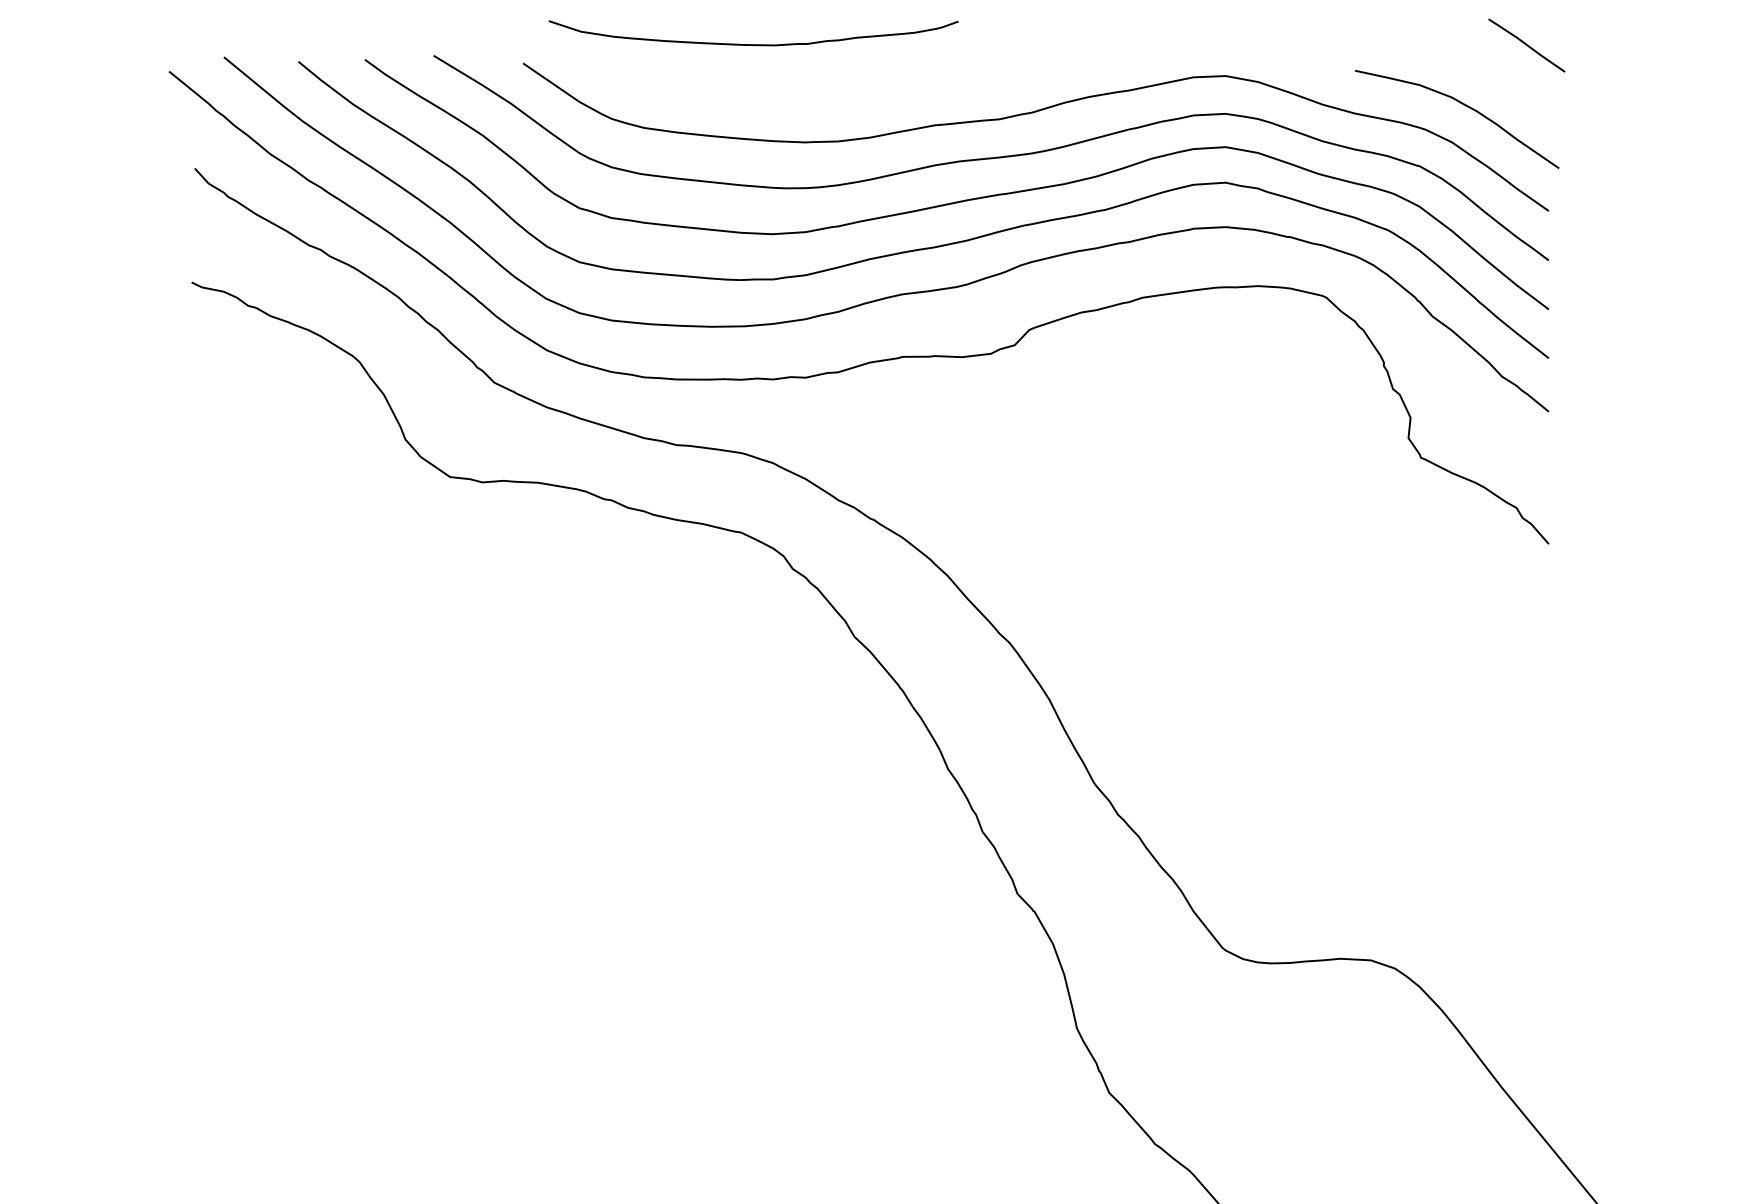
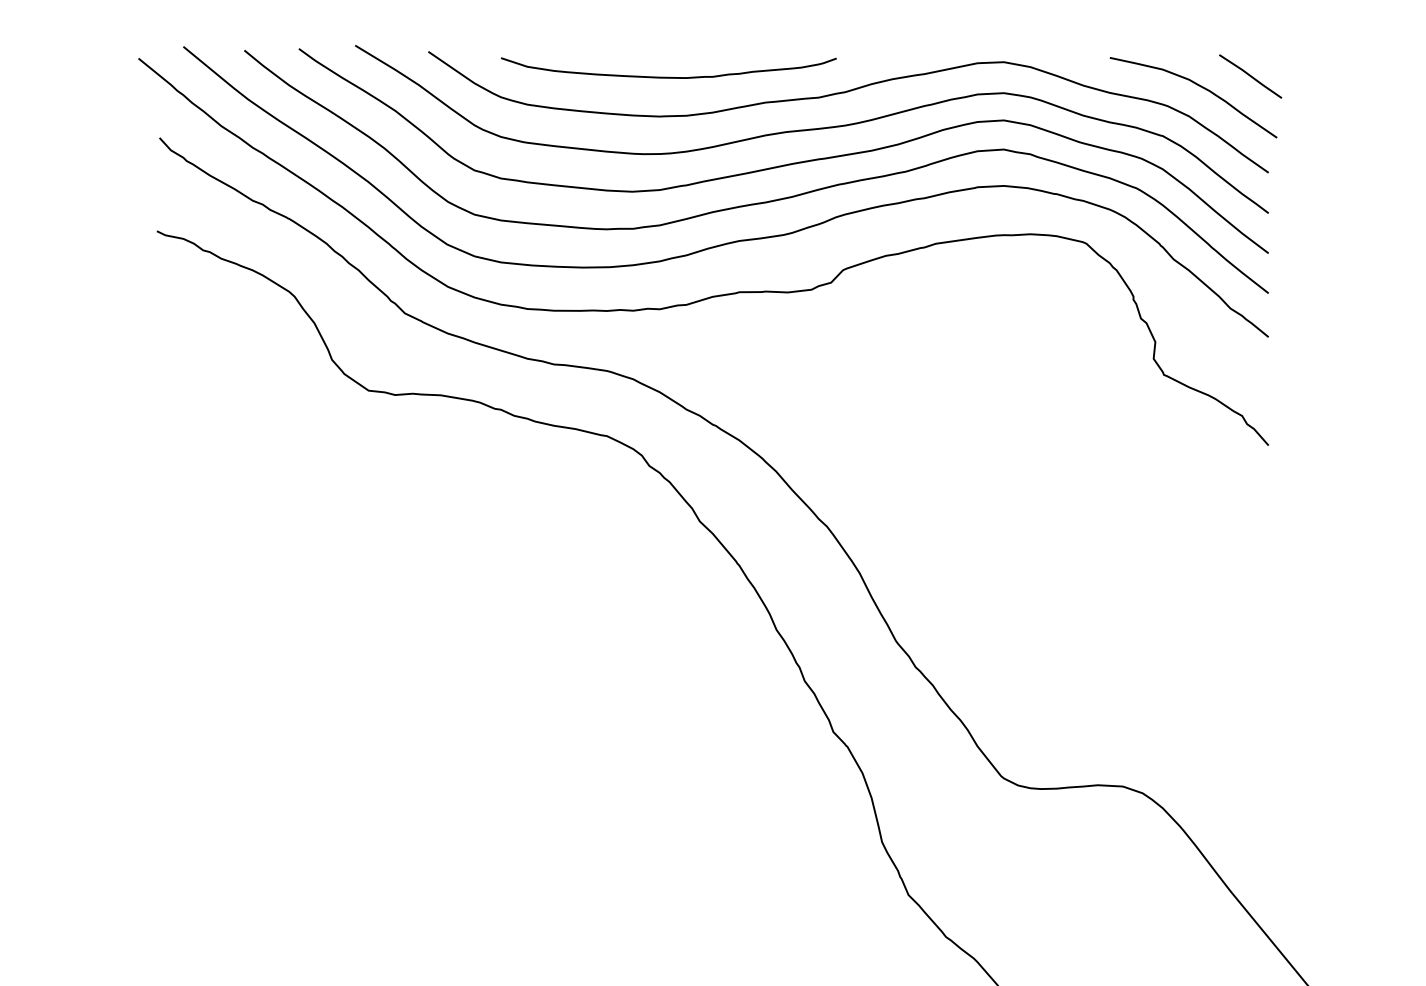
curve: (753, 44) -> (668, 77), moved
line: (1526, 45) -> (1250, 76), moved

